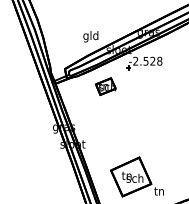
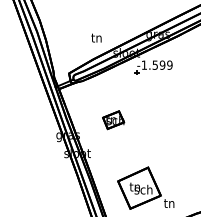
text: (90, 37) -> (96, 39), gld -> tn
text: (147, 60) -> (156, 64), -2.528 -> -1.599
part: (105, 86) -> (113, 120), moved

